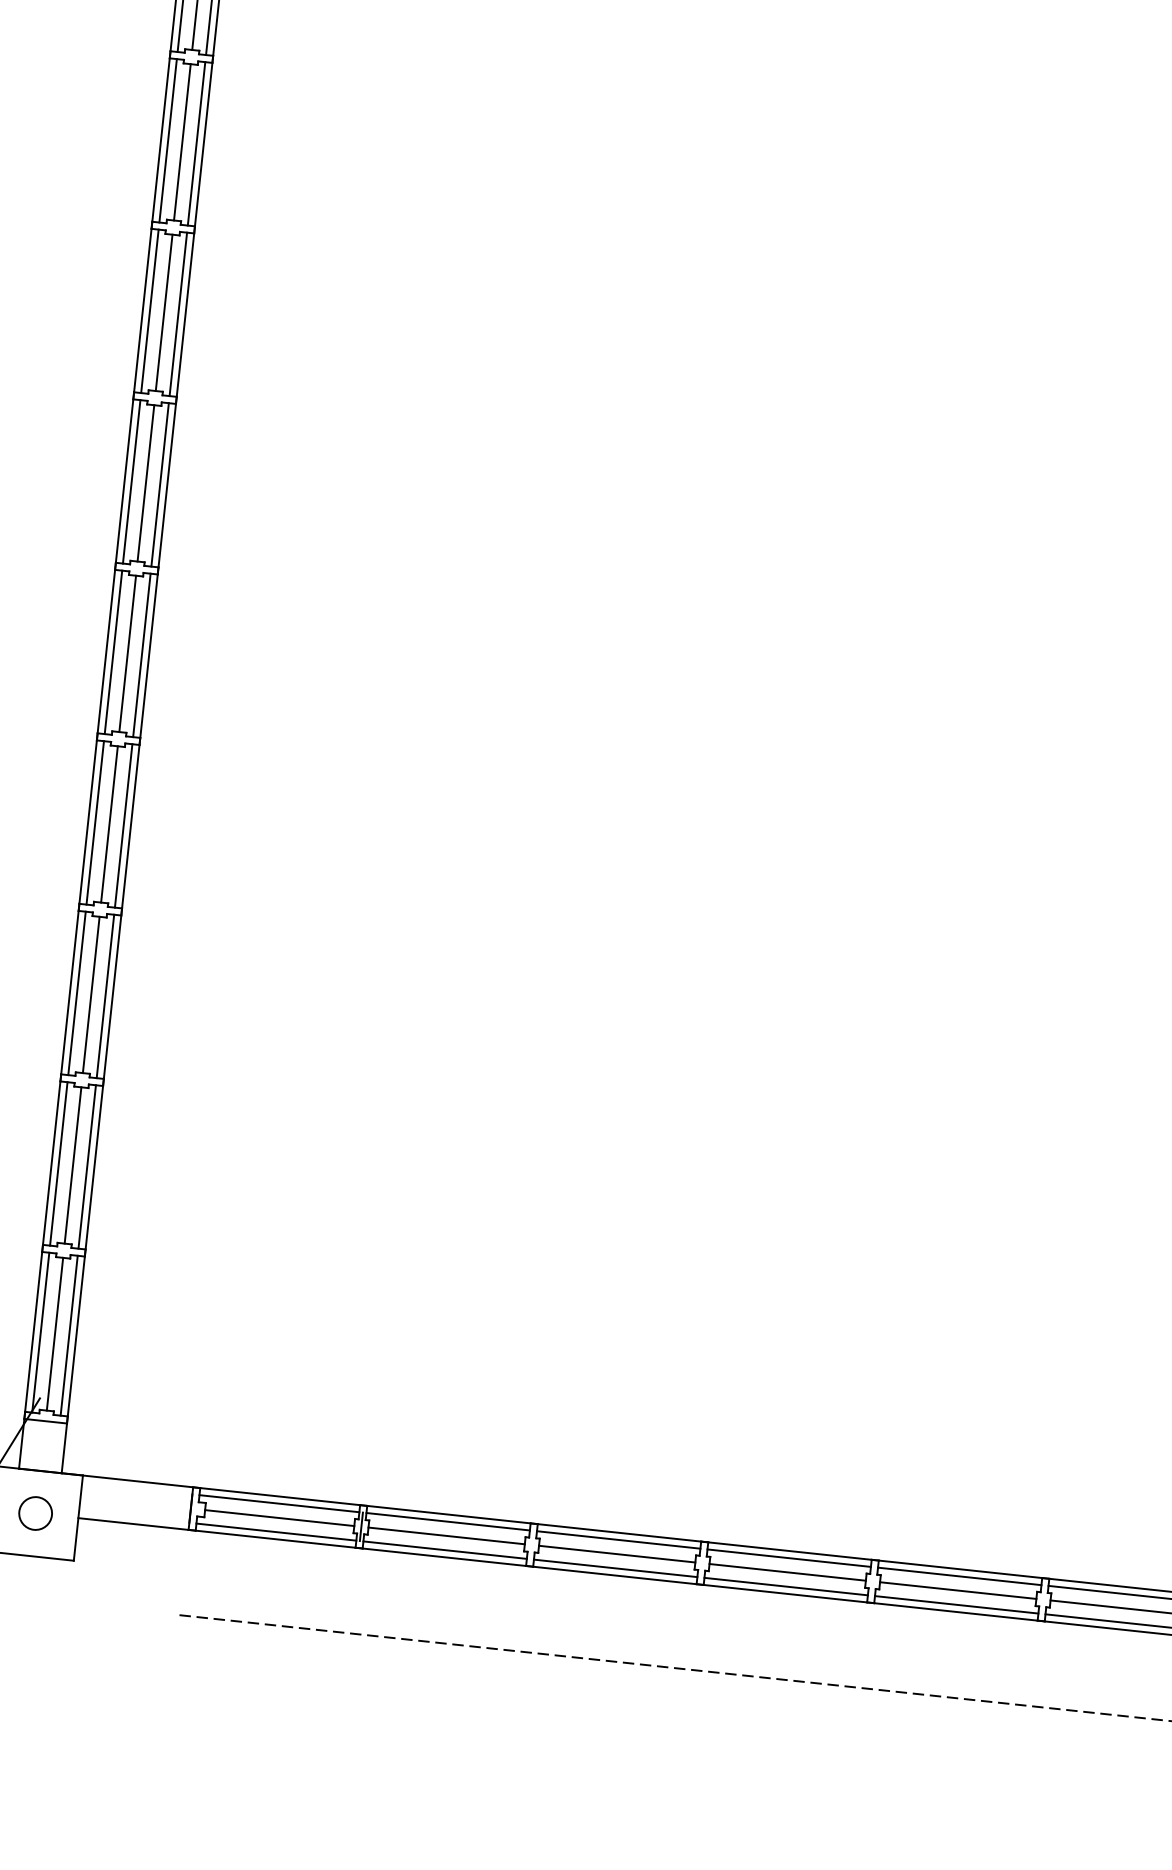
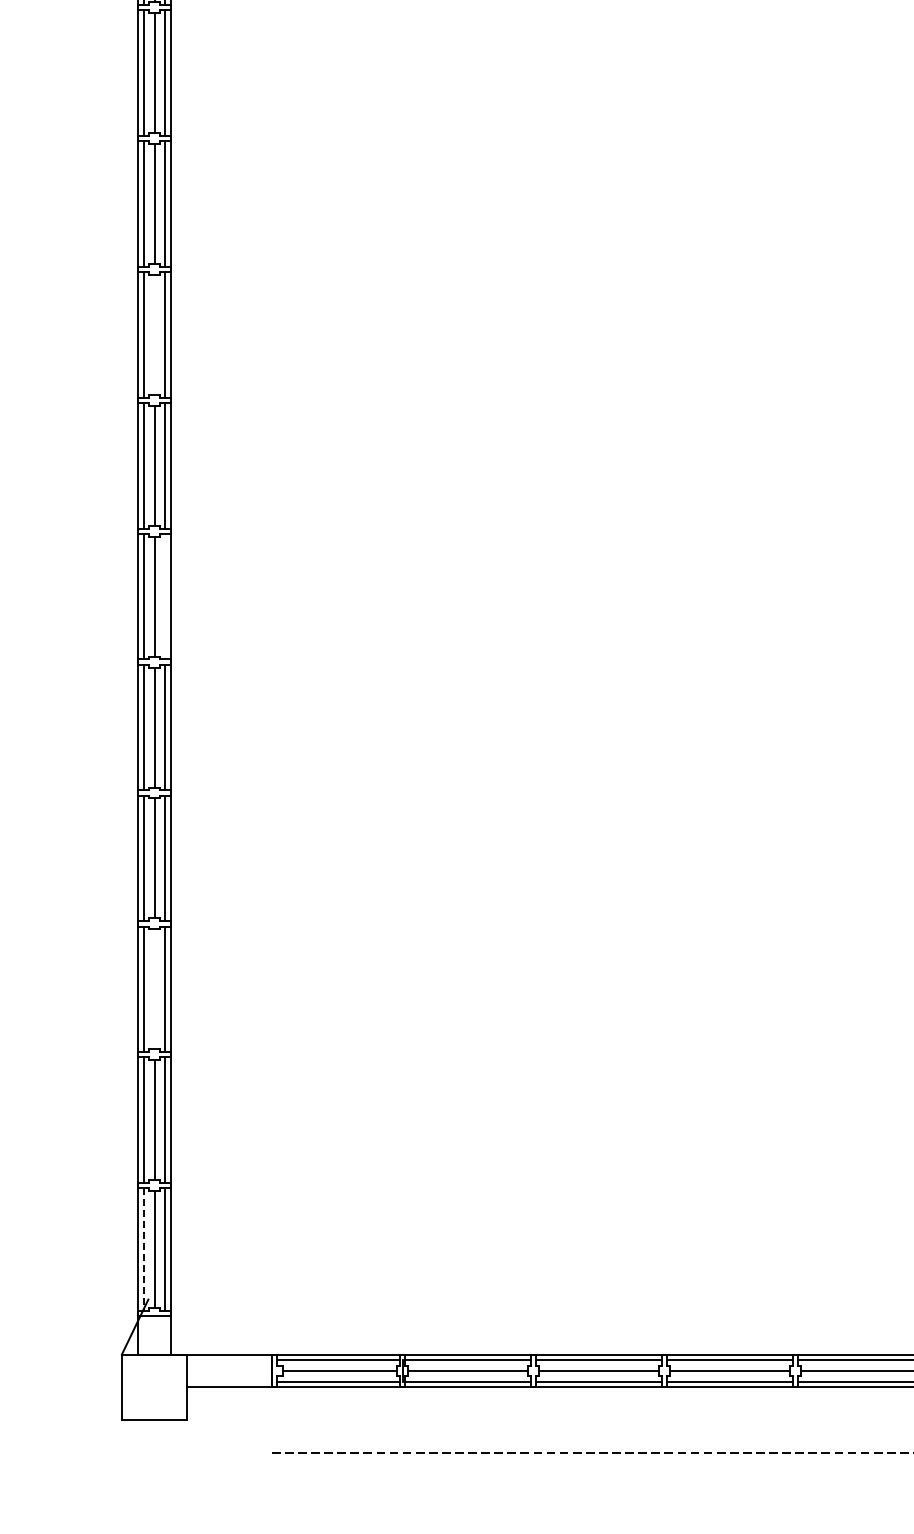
line: (182, 141) -> (154, 334), removed
line: (160, 484) -> (165, 596), removed
line: (91, 995) -> (154, 989), removed
line: (40, 1333) -> (143, 1250), solid -> dashed
circle: (35, 1512) -> (154, 1386), removed

